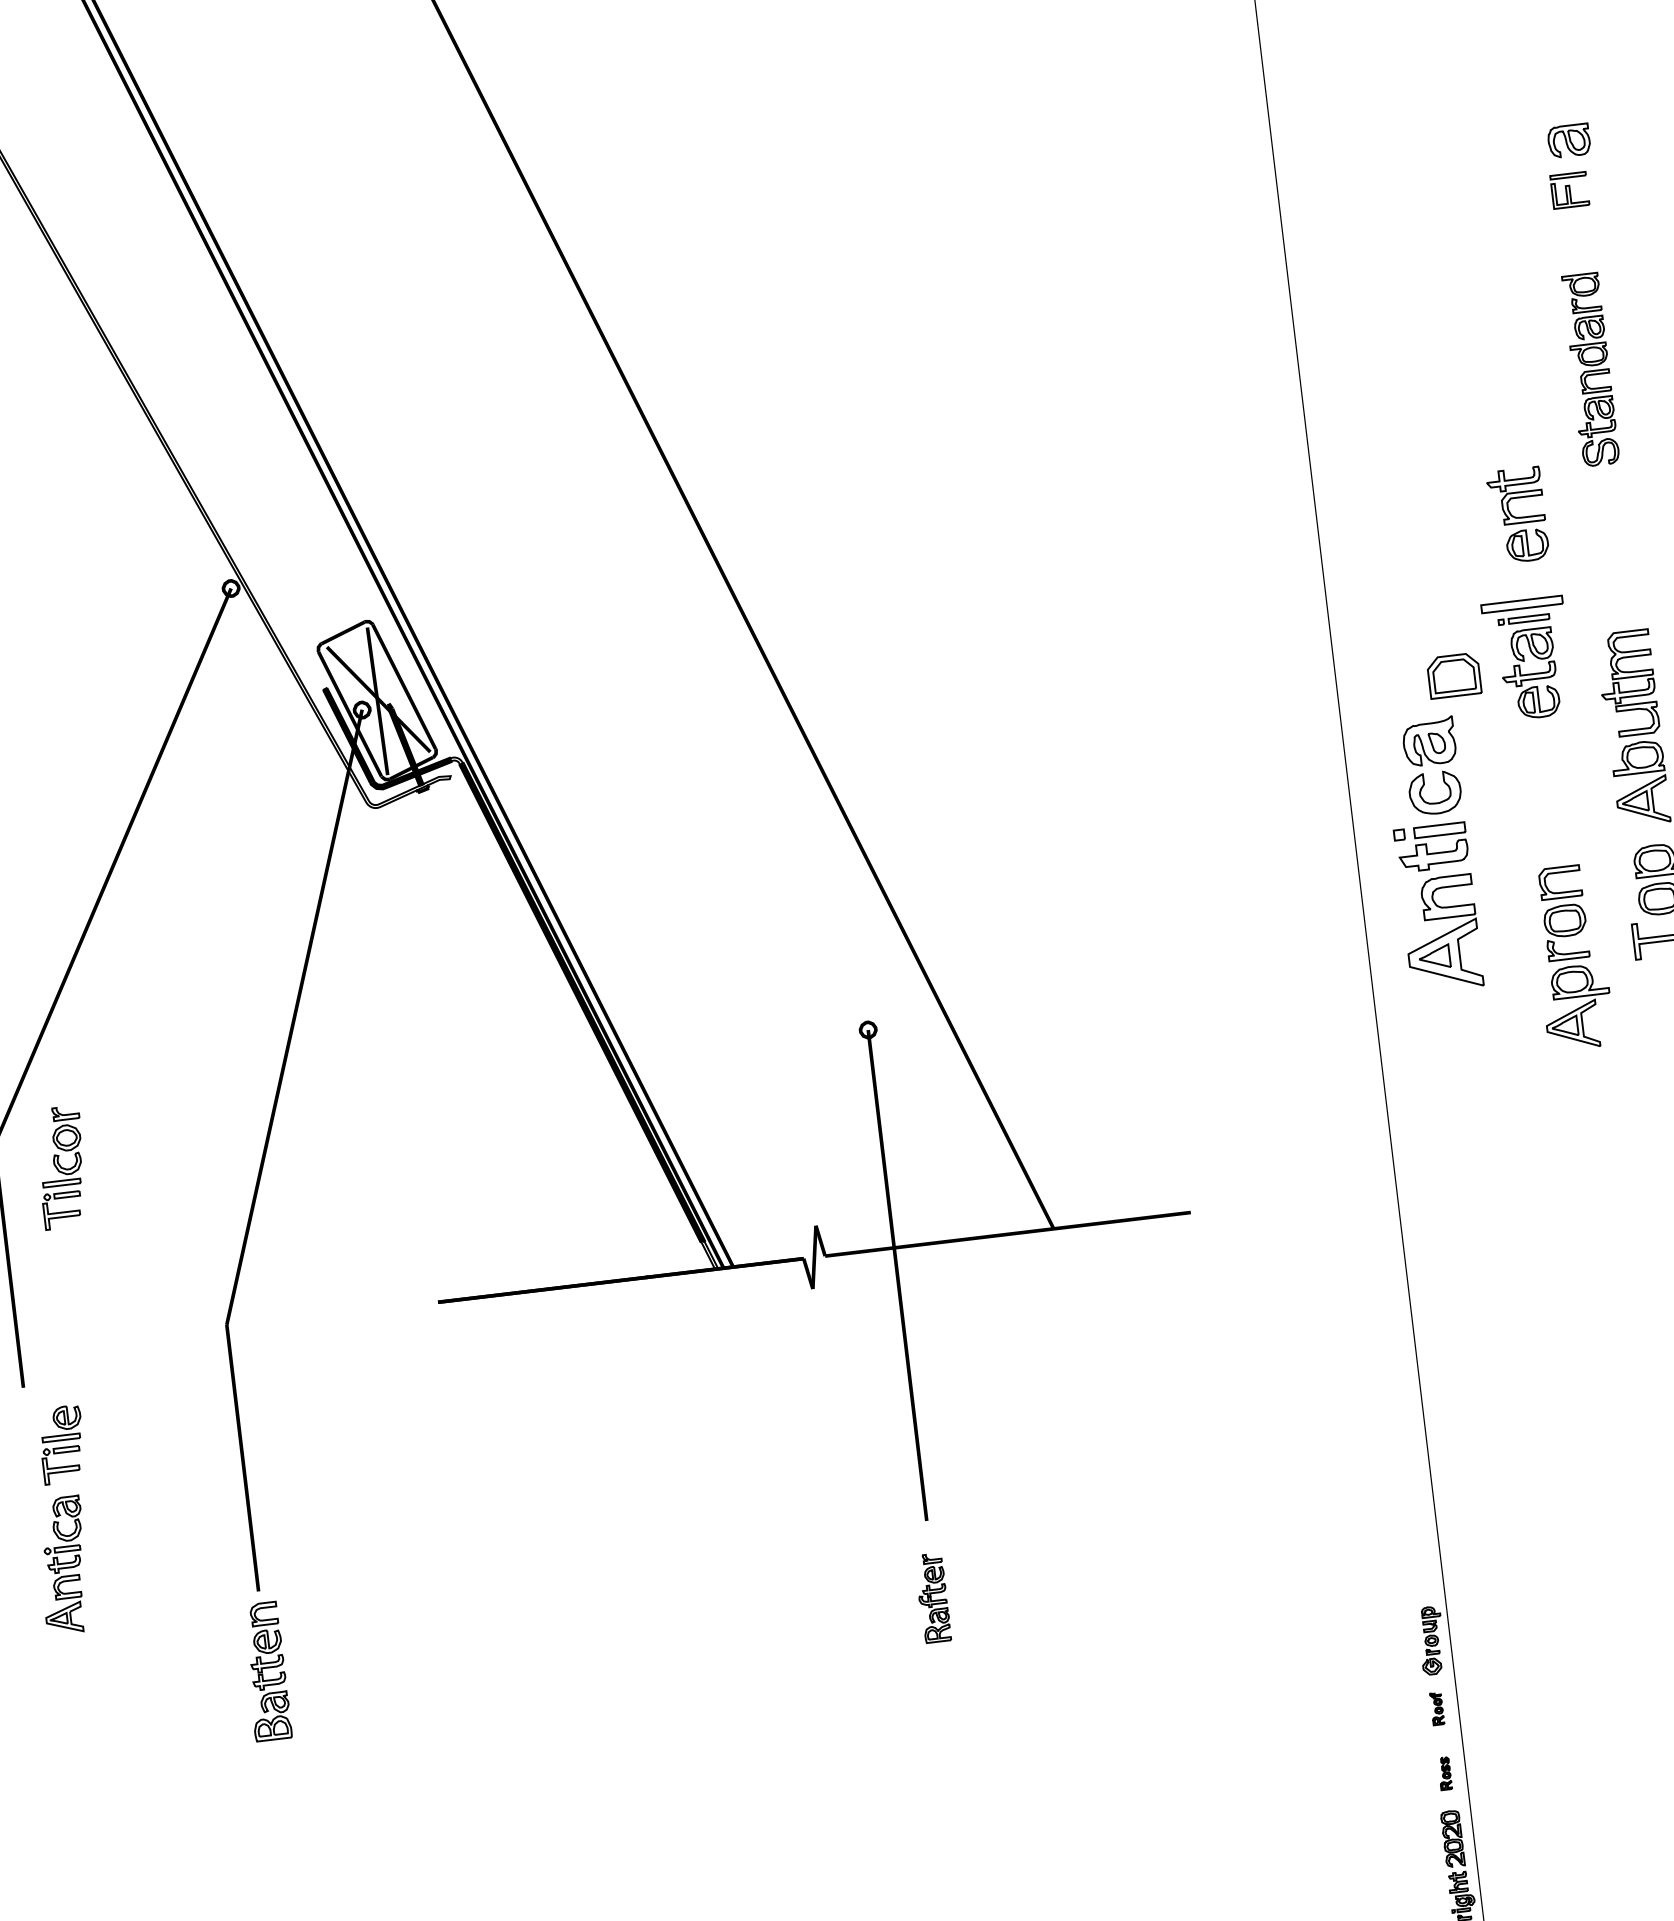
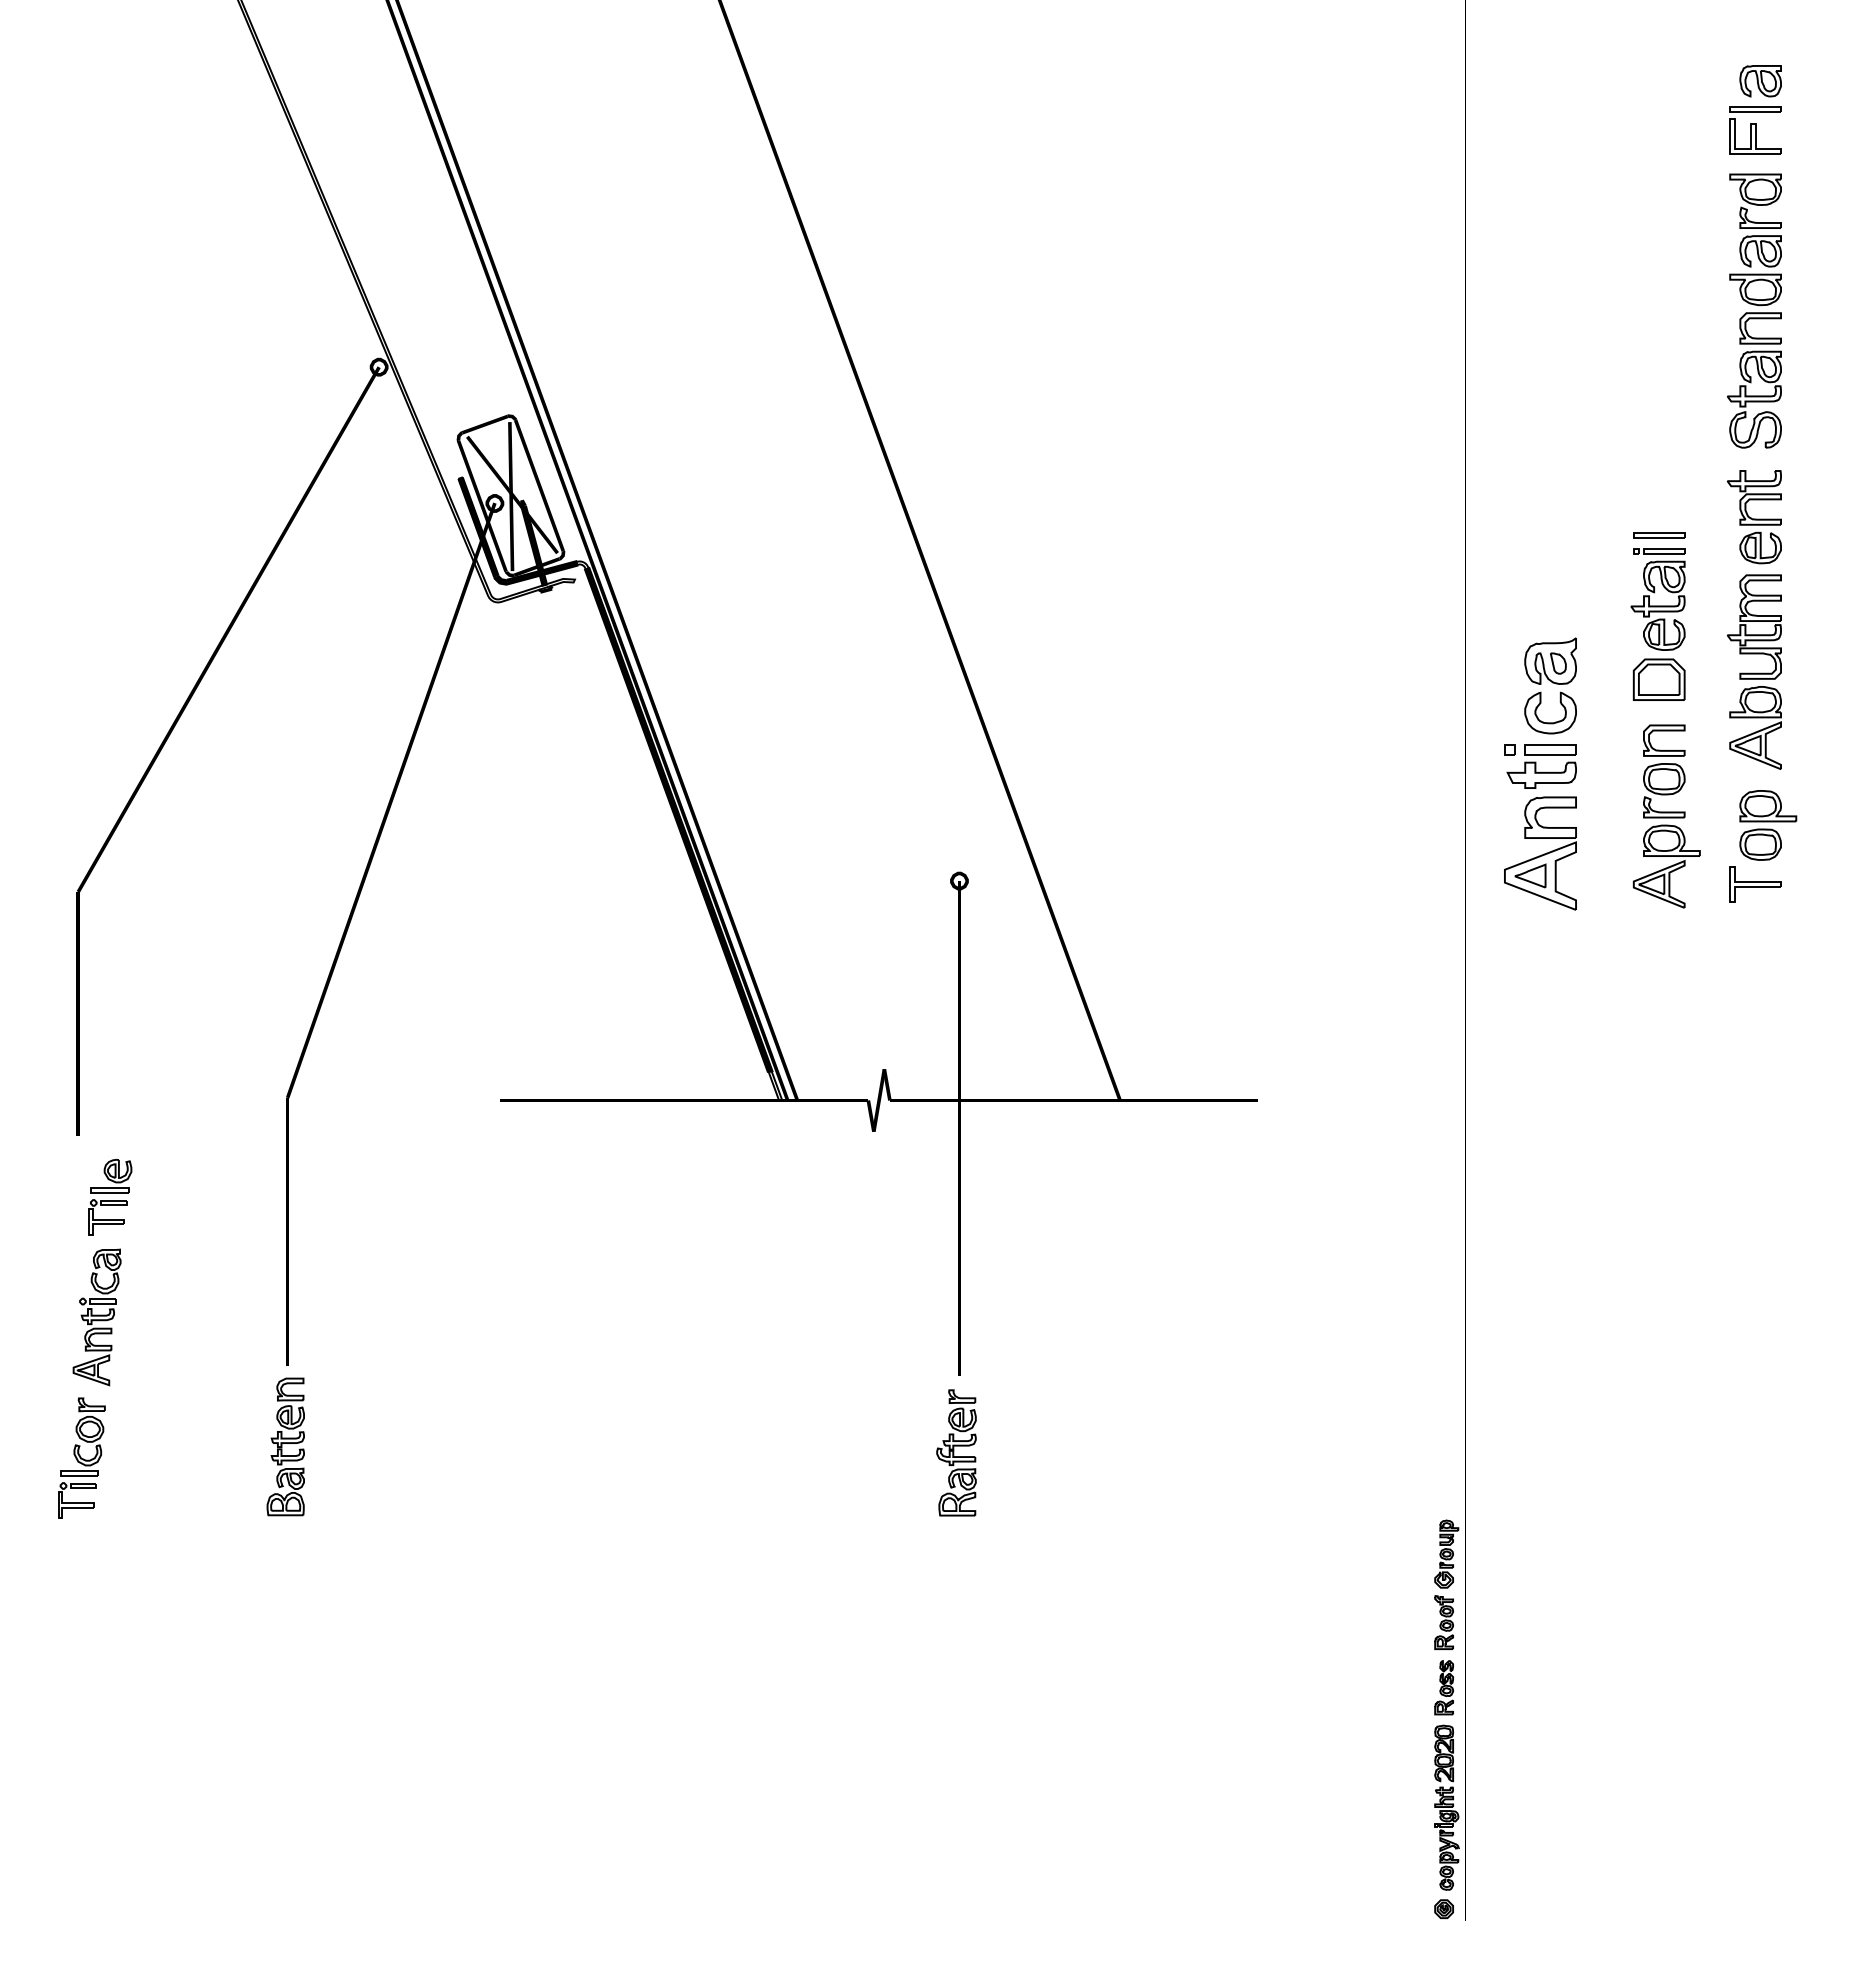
part: (1569, 190) -> (1755, 130), size x1.43
part: (1590, 369) -> (1754, 310), size x1.43
part: (1517, 515) -> (1754, 517), moved
part: (1522, 603) -> (1659, 535), size x0.62
part: (1453, 675) -> (1658, 679), moved
part: (1571, 957) -> (1666, 816), moved
part: (61, 1166) -> (81, 1457), moved
part: (932, 1597) -> (956, 1452), size x1.43
part: (1436, 1708) -> (1443, 1622), size x1.67
part: (1444, 1773) -> (1443, 1687), size x1.67

